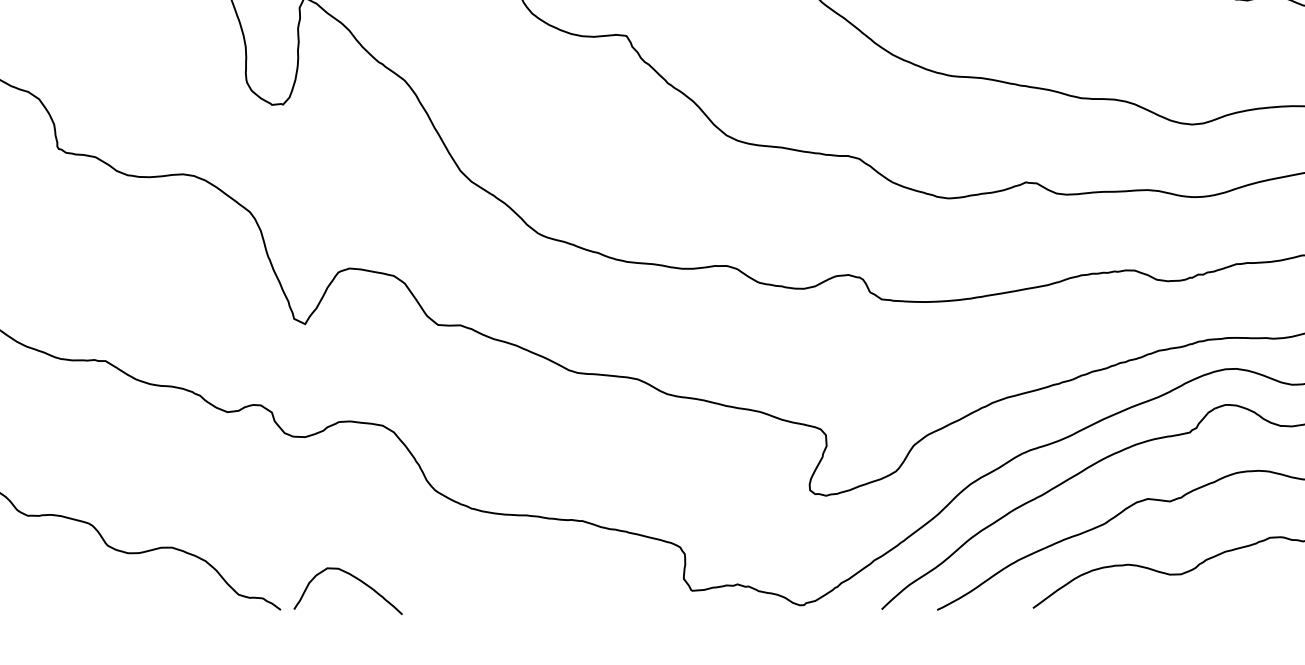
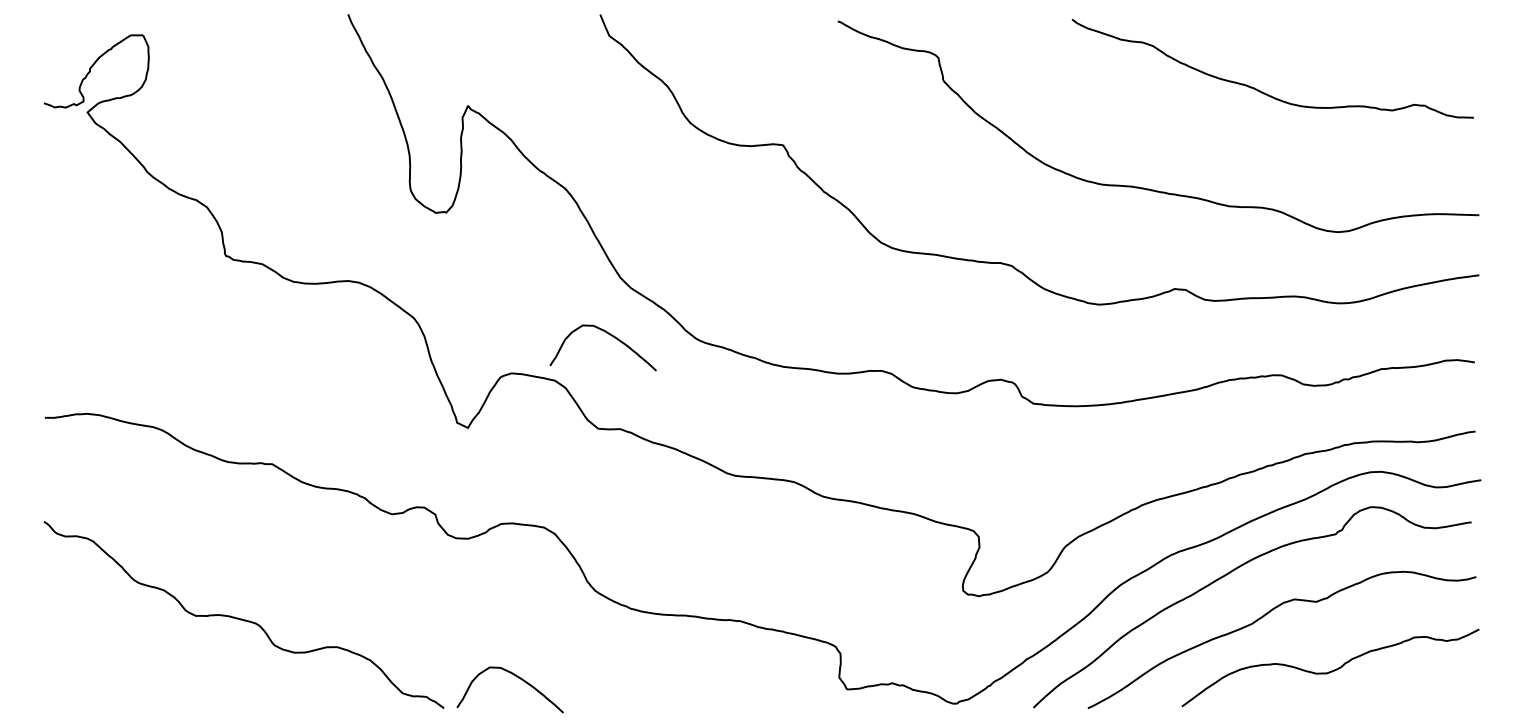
curve: (449, 229) -> (609, 335), added

